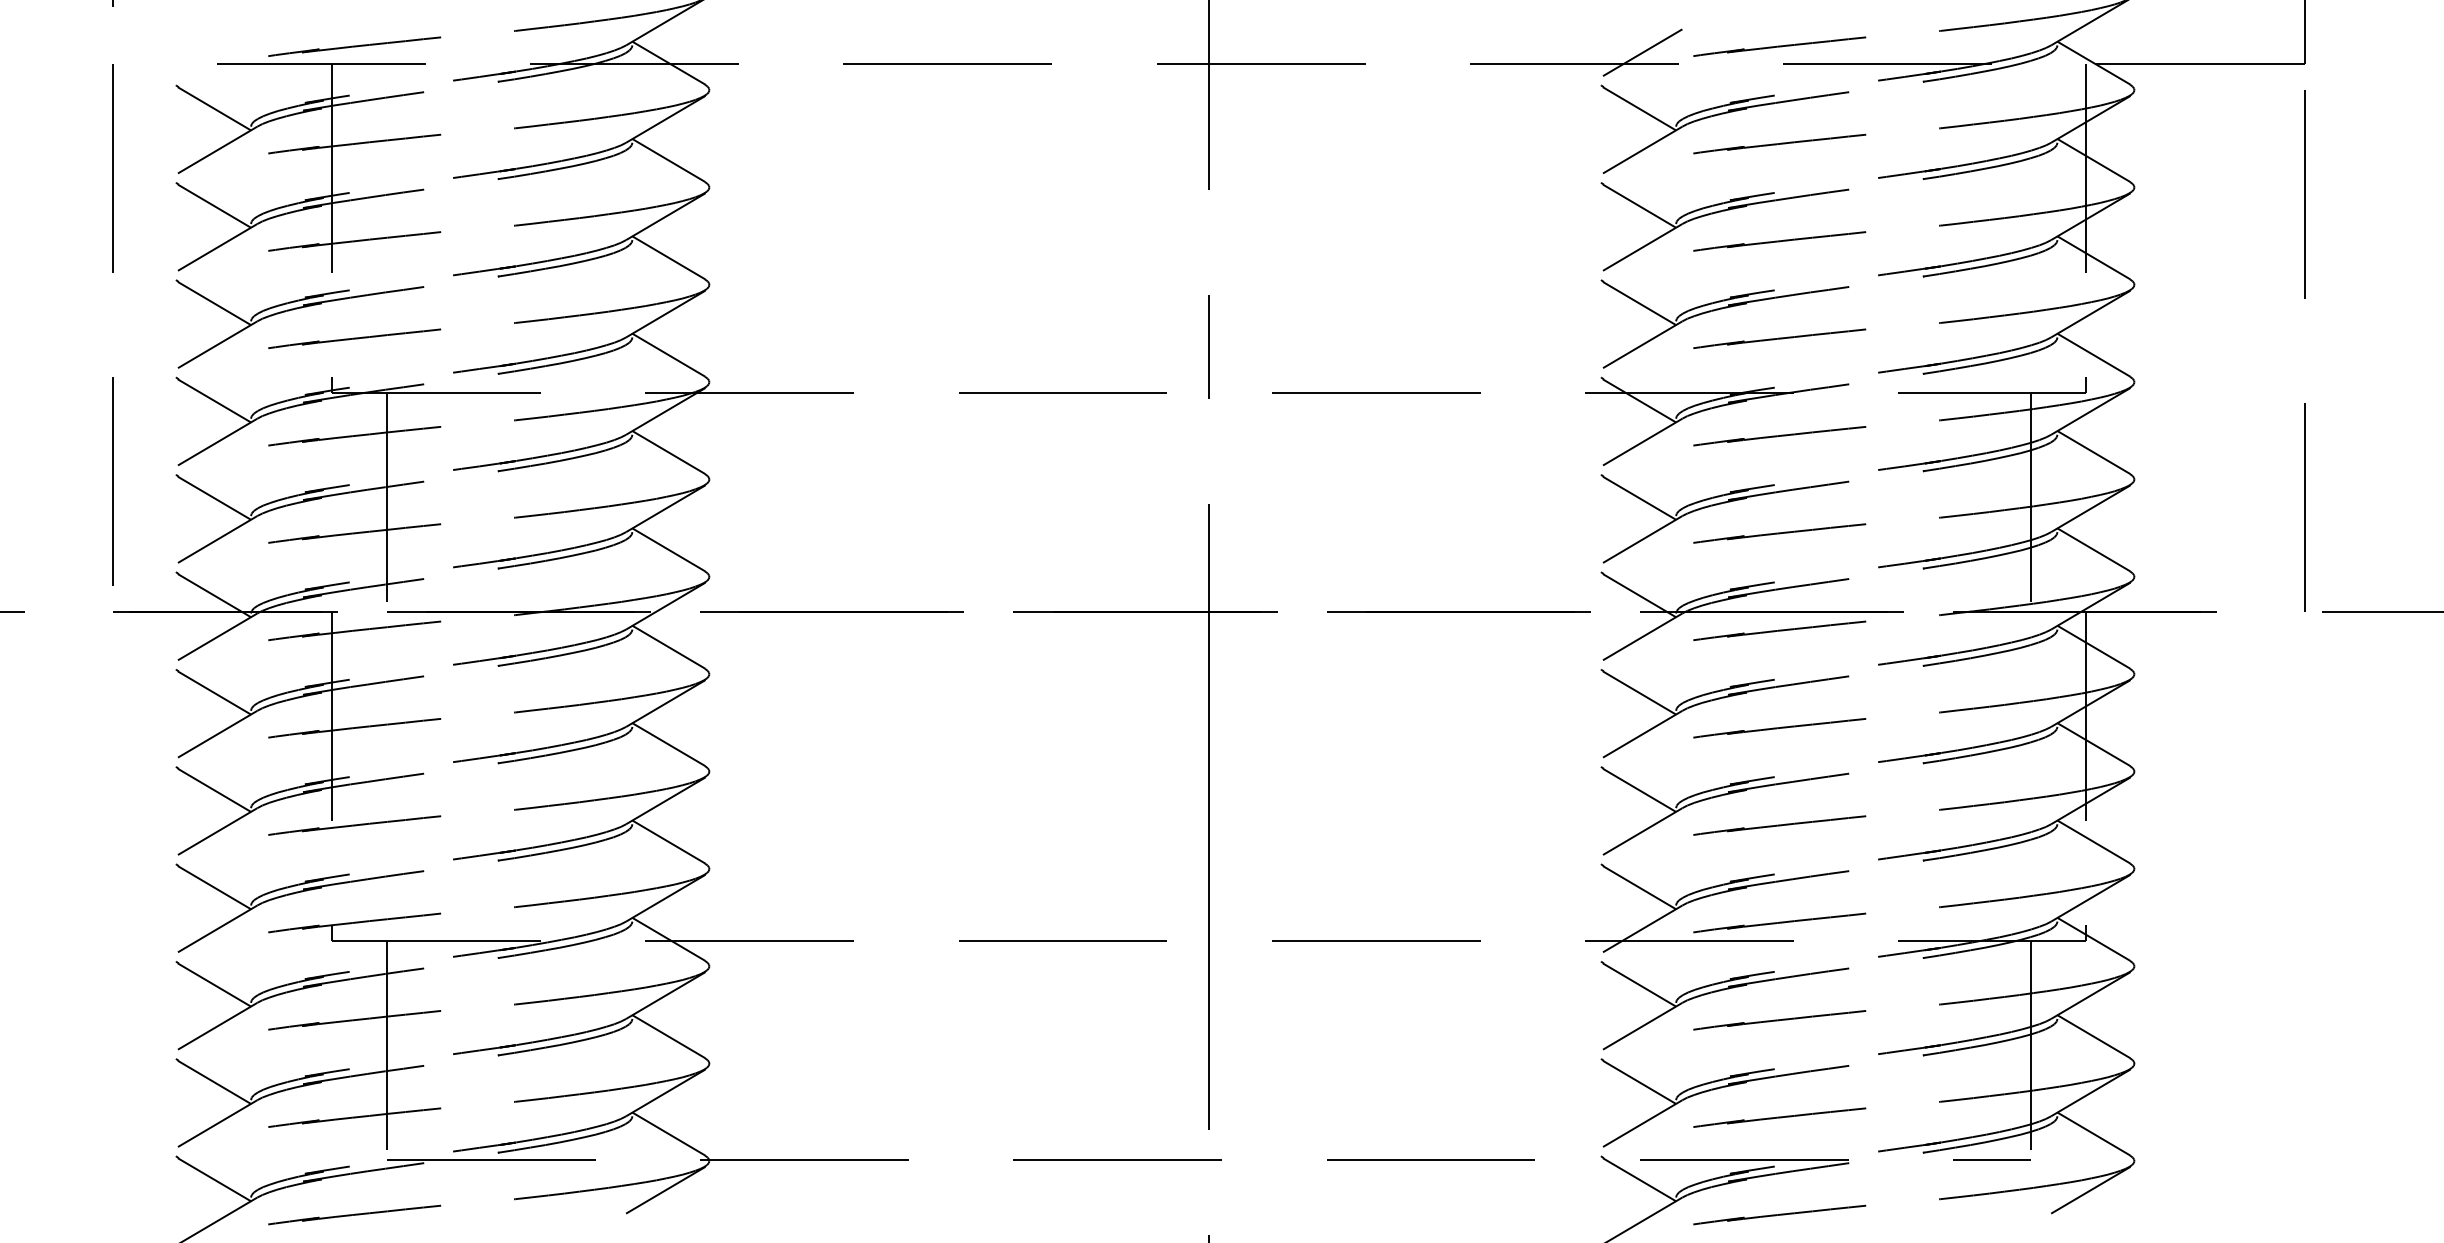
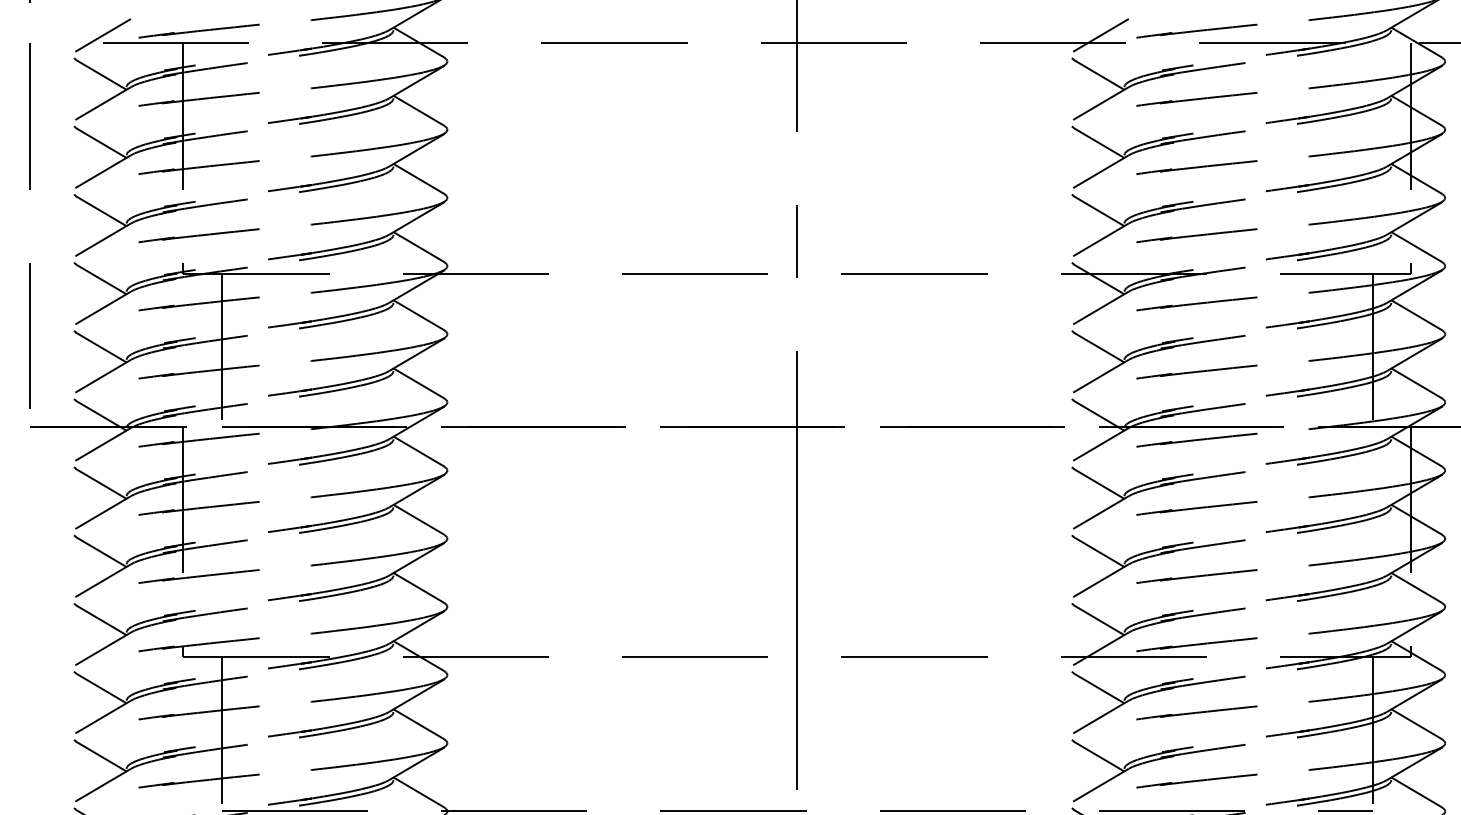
line: (217, 52) -> (103, 35), added

